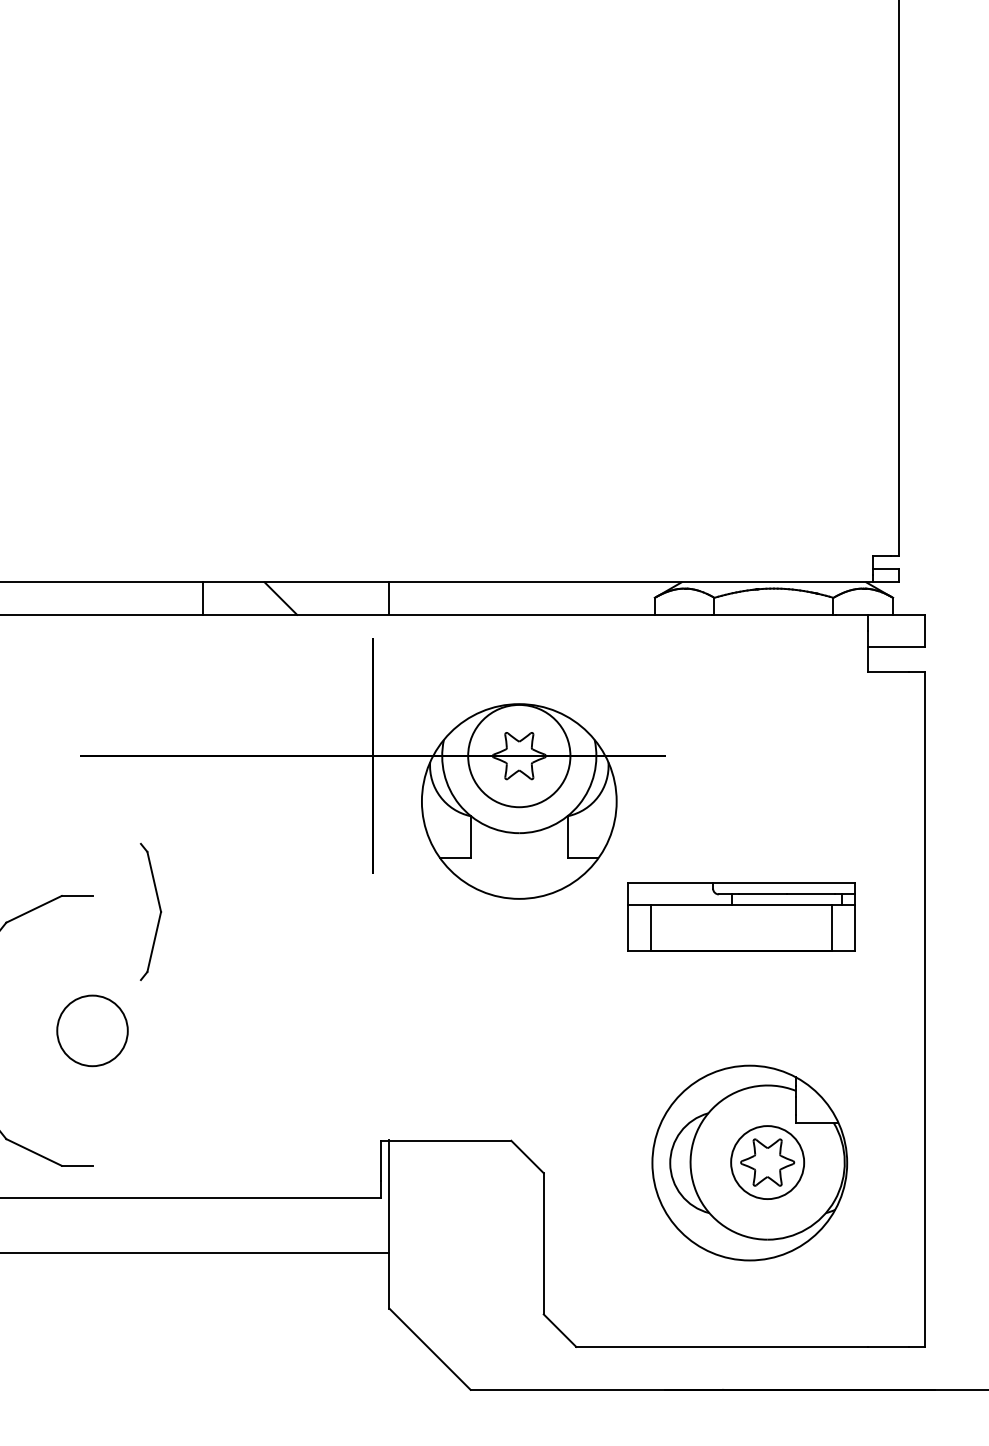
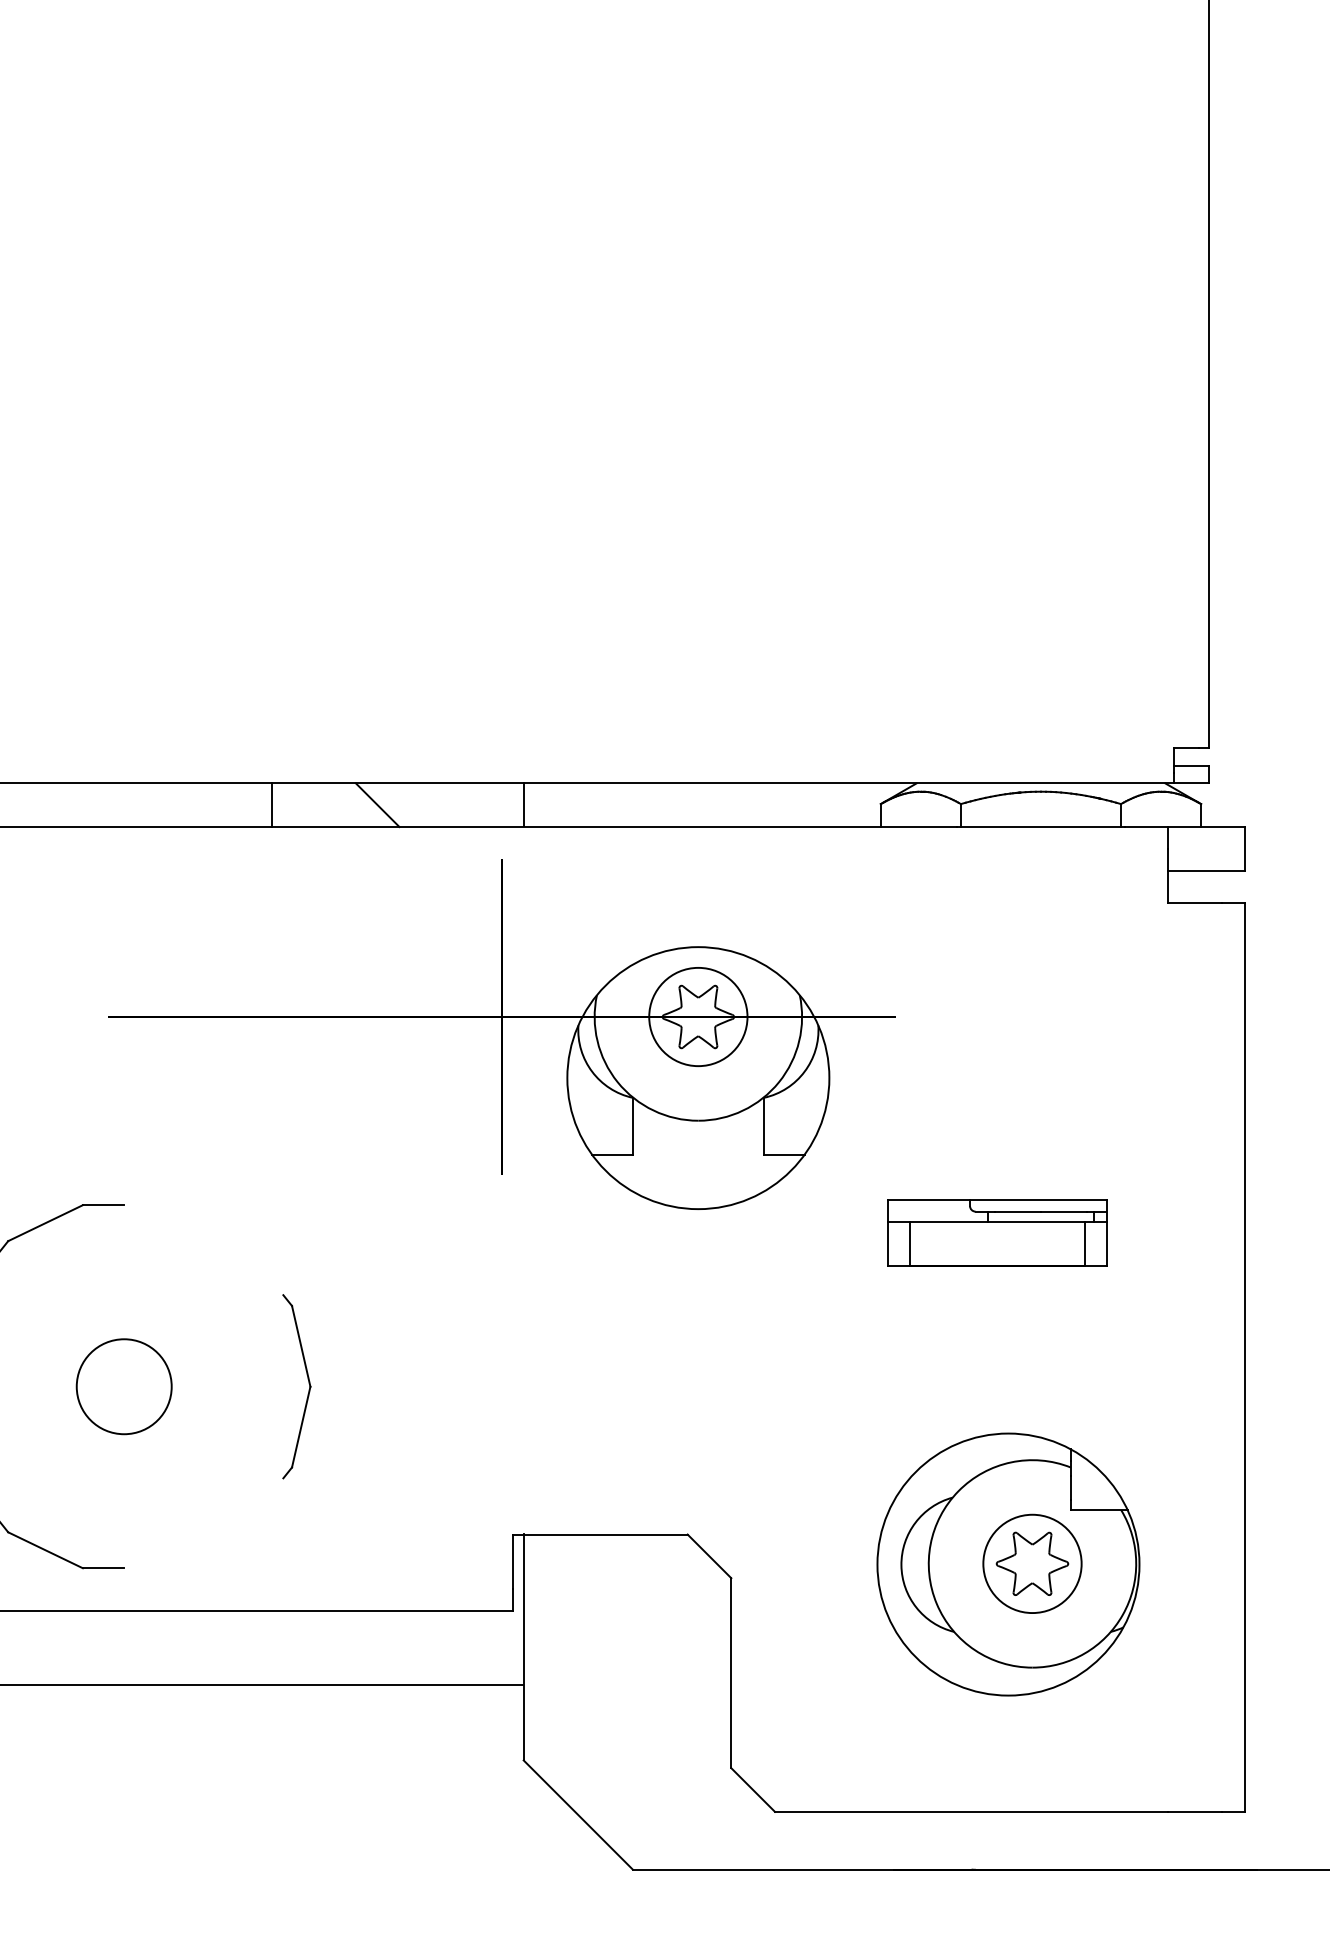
circle: (519, 755) -> (698, 1016), size x0.71
part: (159, 909) -> (308, 1383), moved
part: (741, 916) -> (997, 1232), size x0.71

